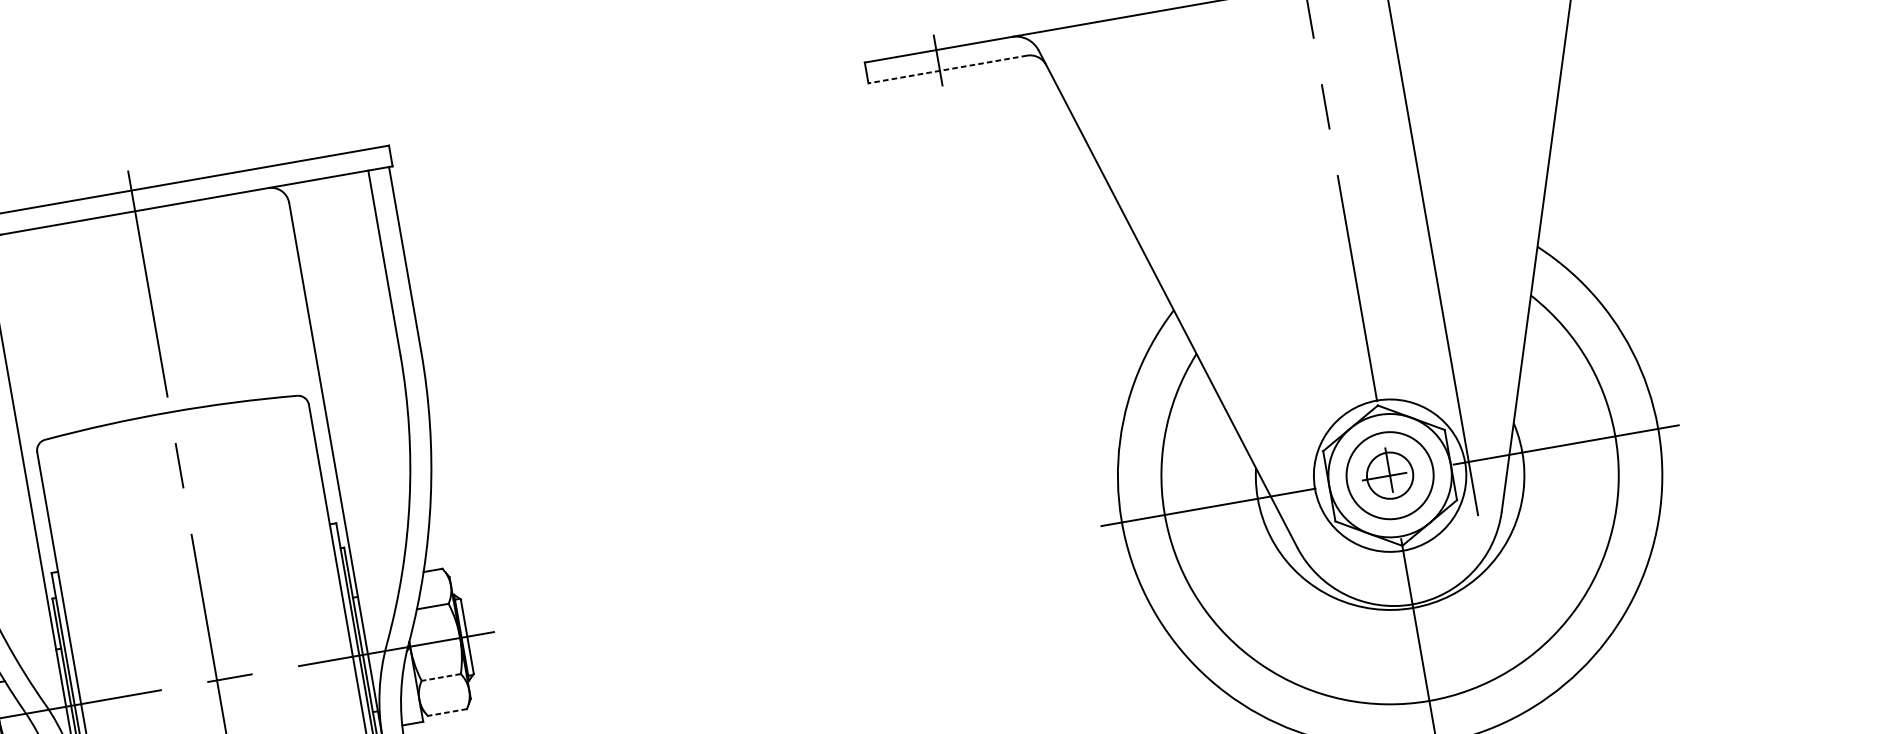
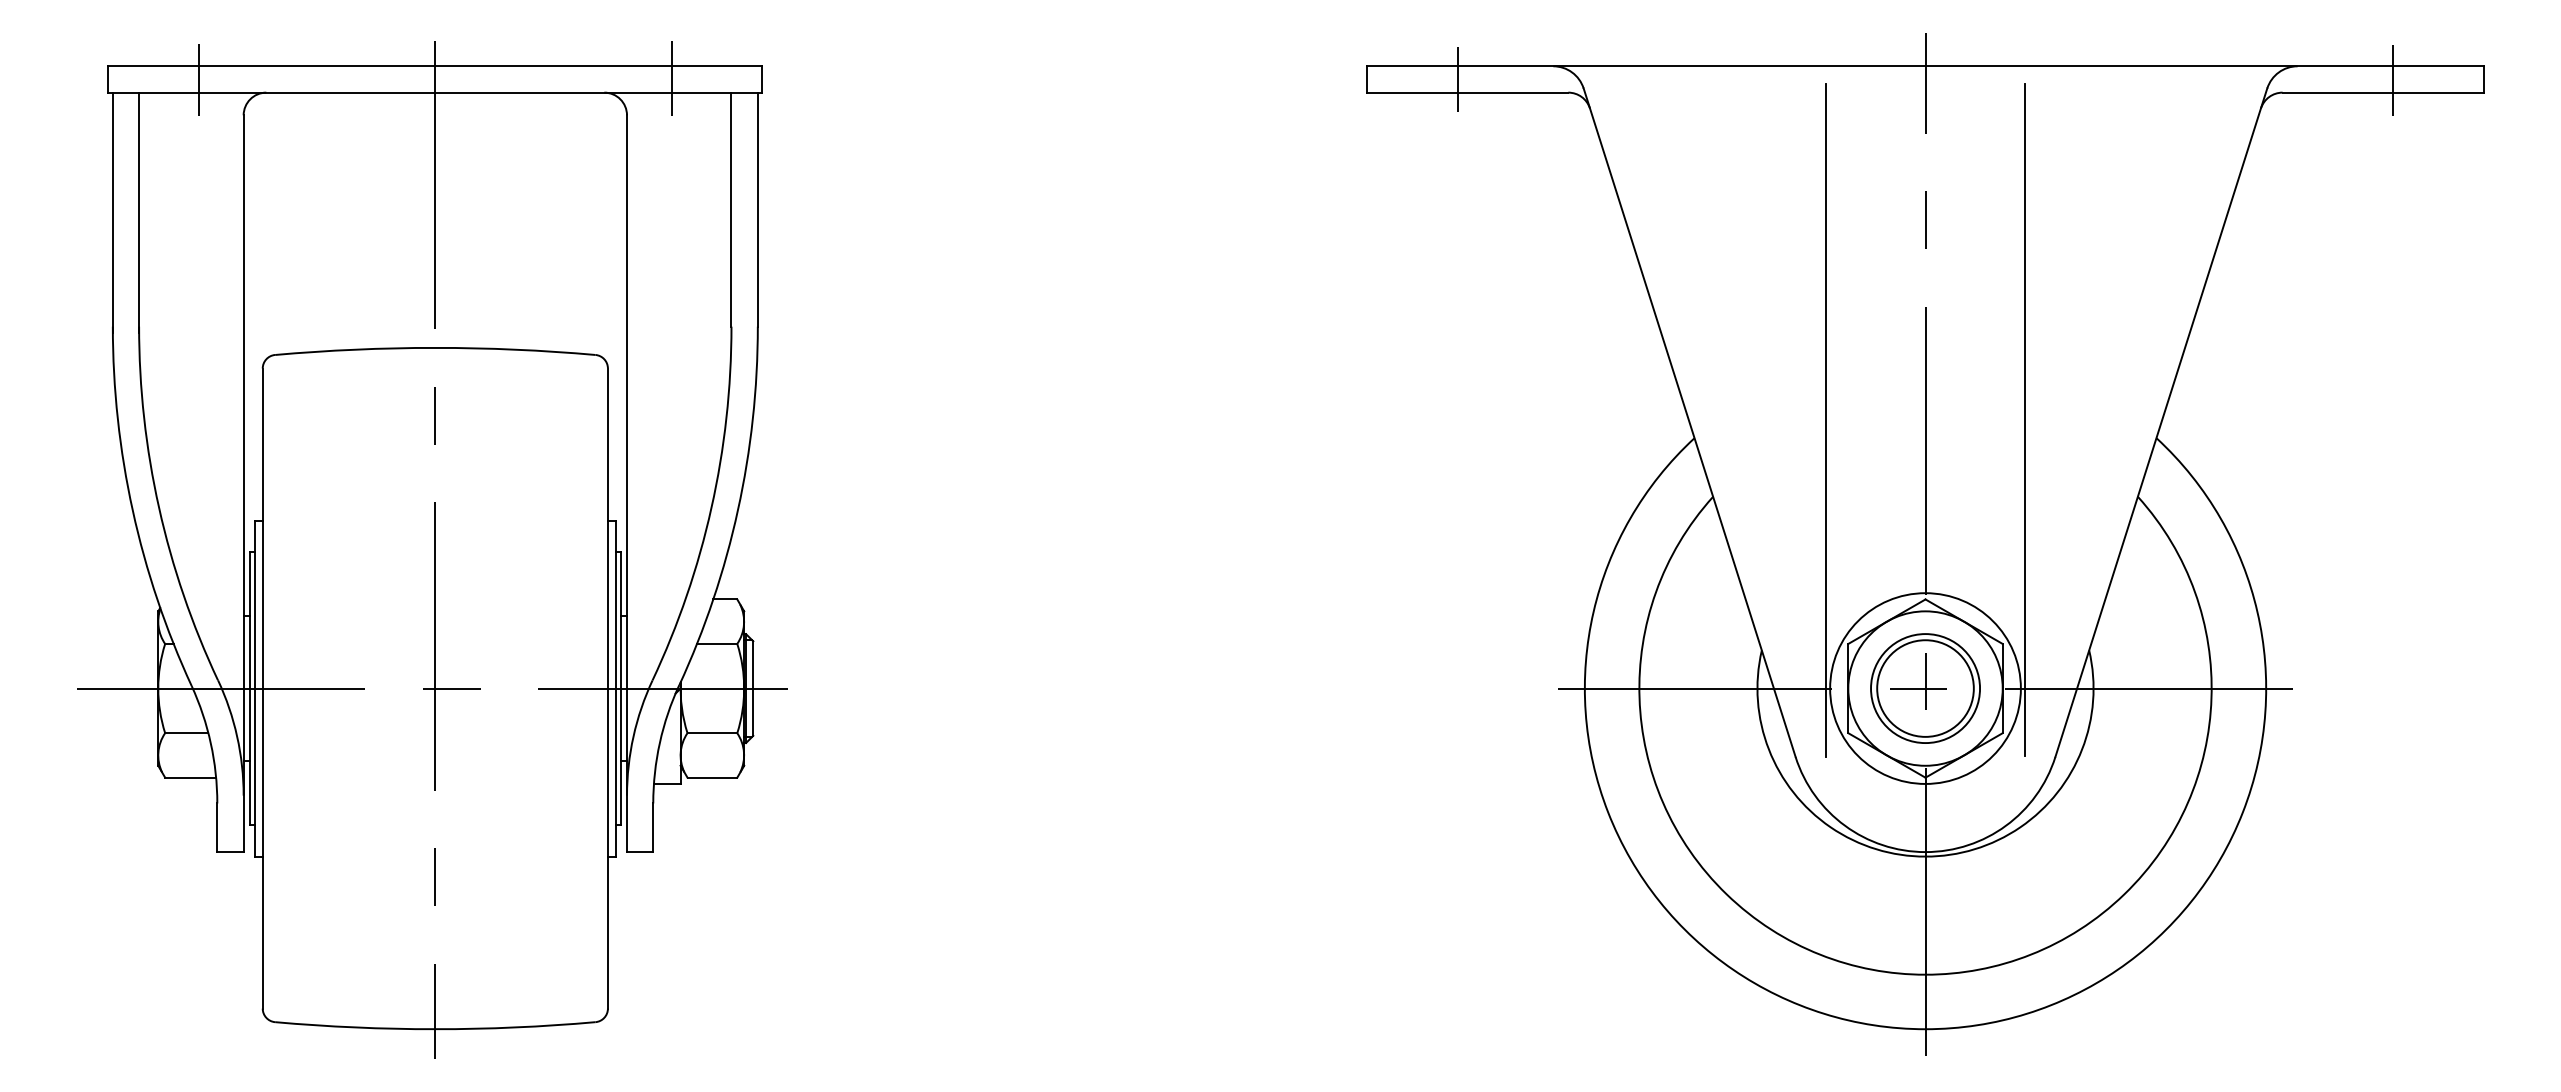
line: (947, 69) -> (1467, 92), dashed -> solid
line: (319, 167) -> (671, 78), added
line: (1274, 278) -> (1825, 420), added
circle: (1390, 475) -> (1925, 688), size x1.67
line: (441, 677) -> (712, 733), dashed -> solid
line: (447, 712) -> (712, 777), dashed -> solid

